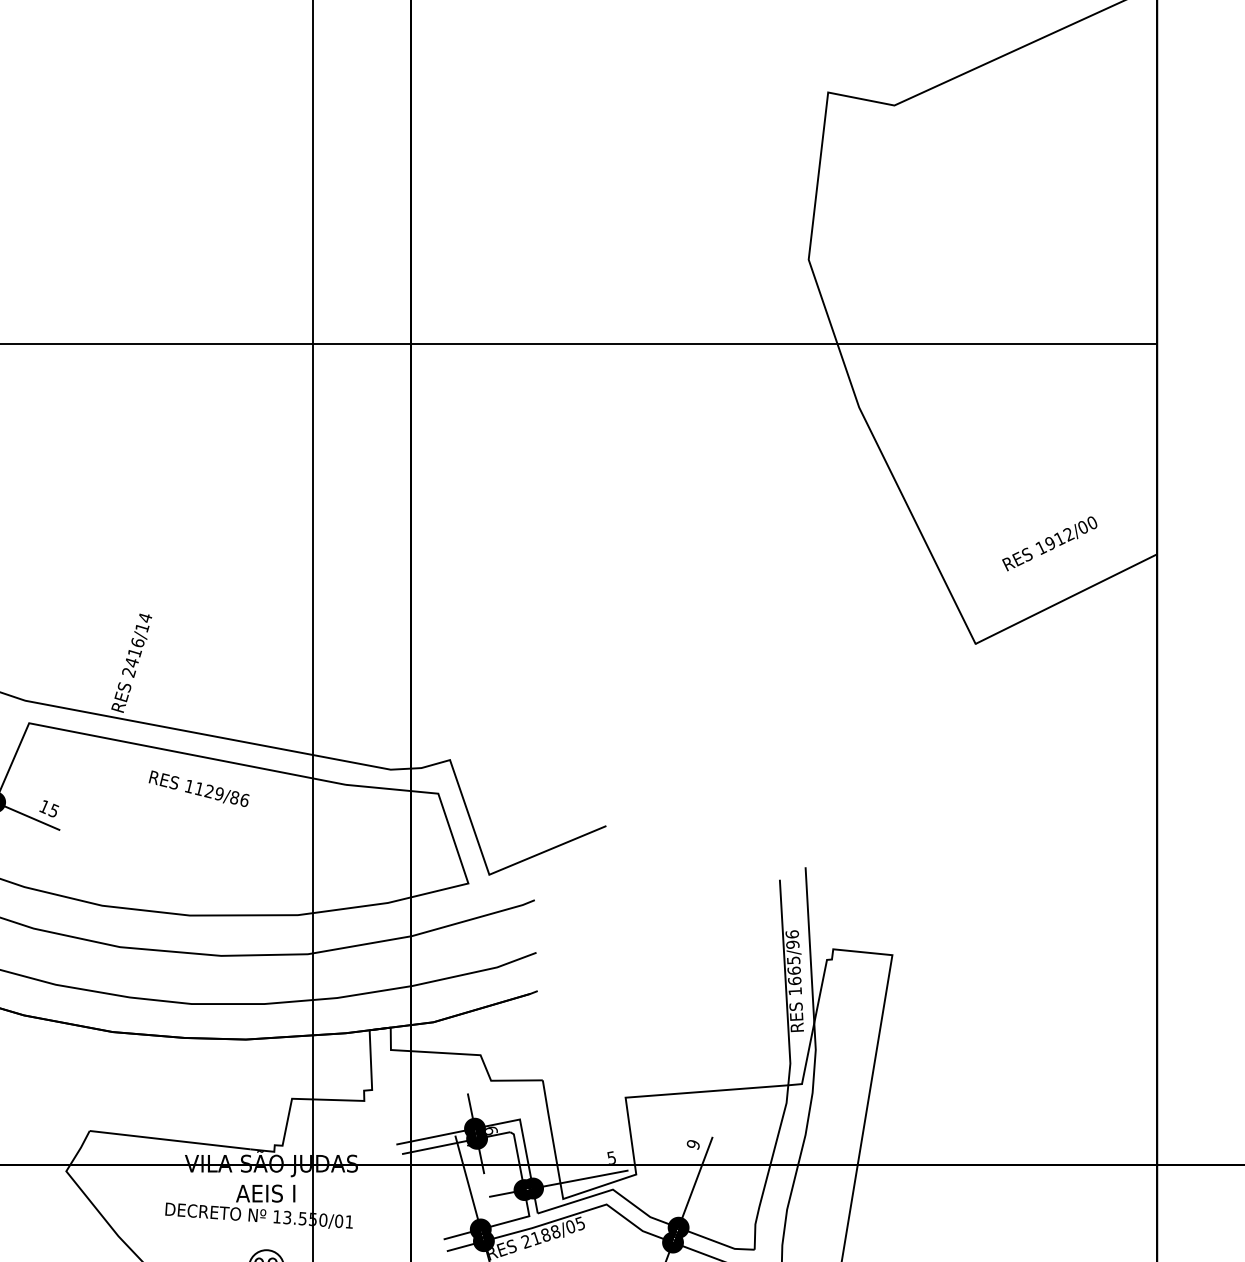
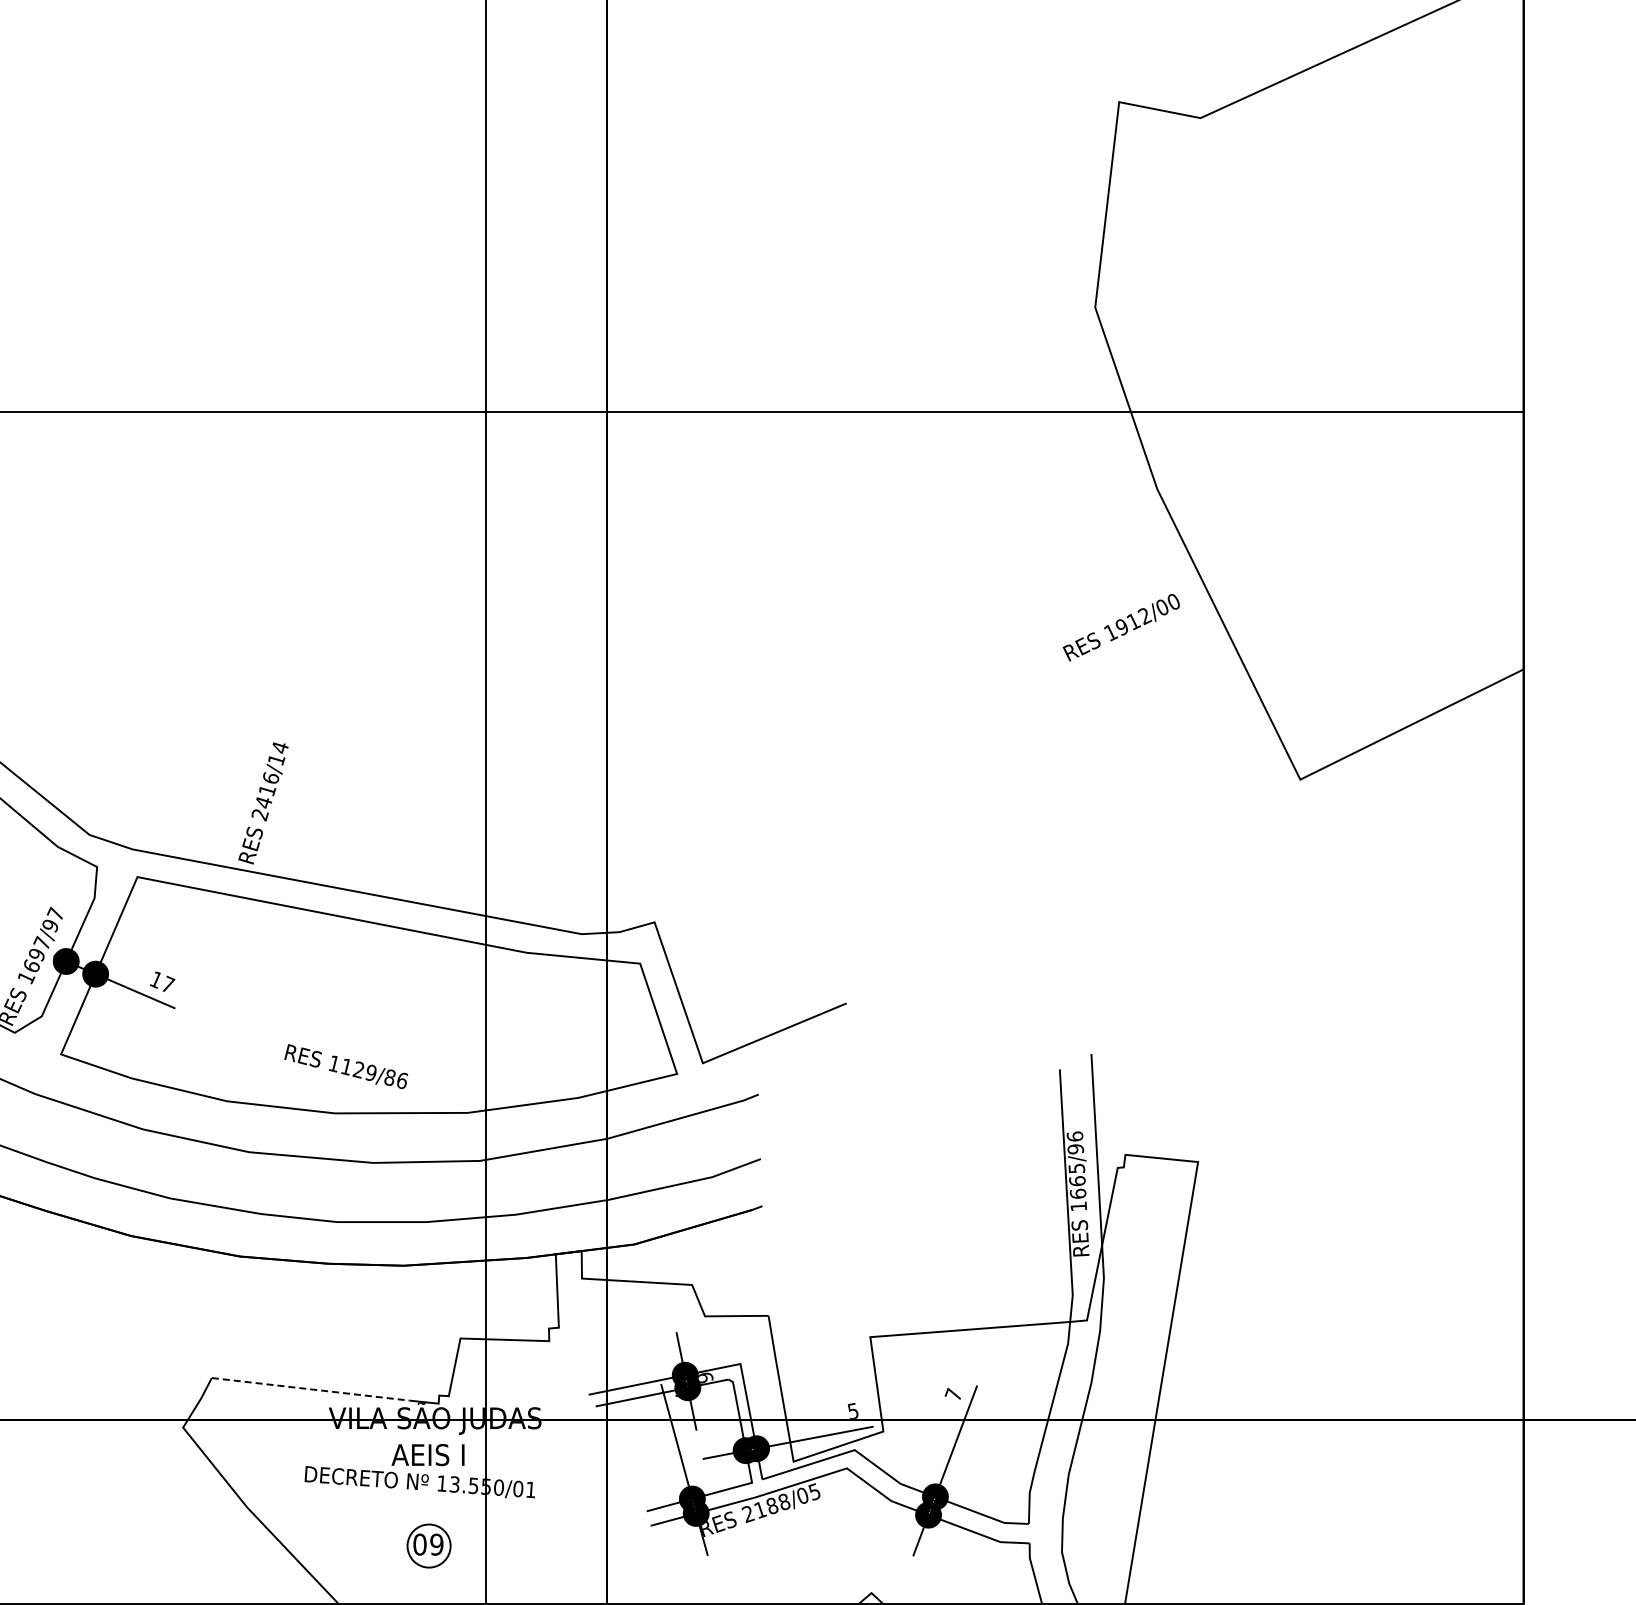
text: (1048, 543) -> (1120, 627), moved
text: (199, 788) -> (346, 1066), moved
text: (53, 809) -> (167, 983), 15 -> 17
line: (169, 1140) -> (310, 1389), solid -> dashed
text: (692, 1144) -> (952, 1394), 9 -> 7

